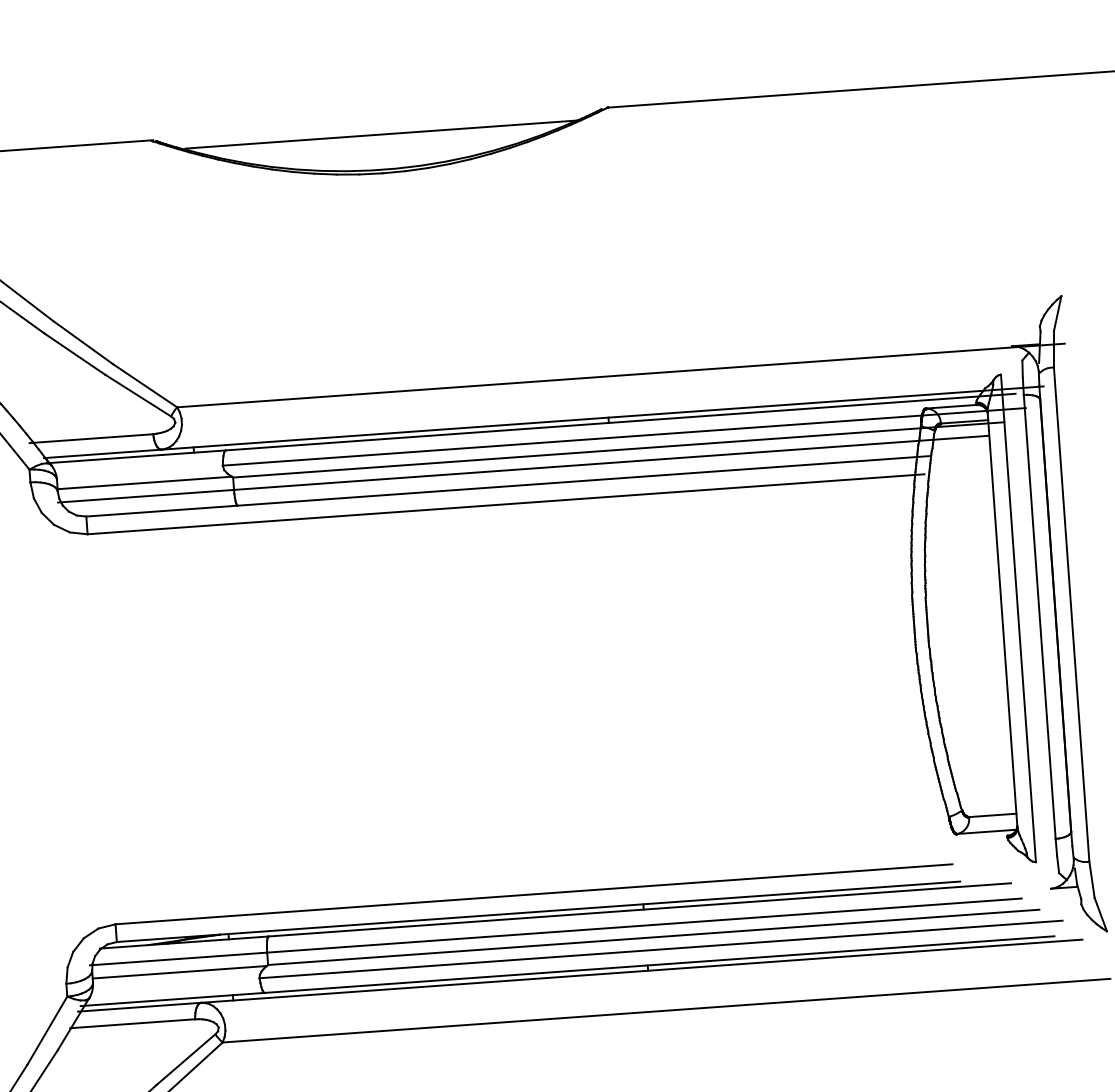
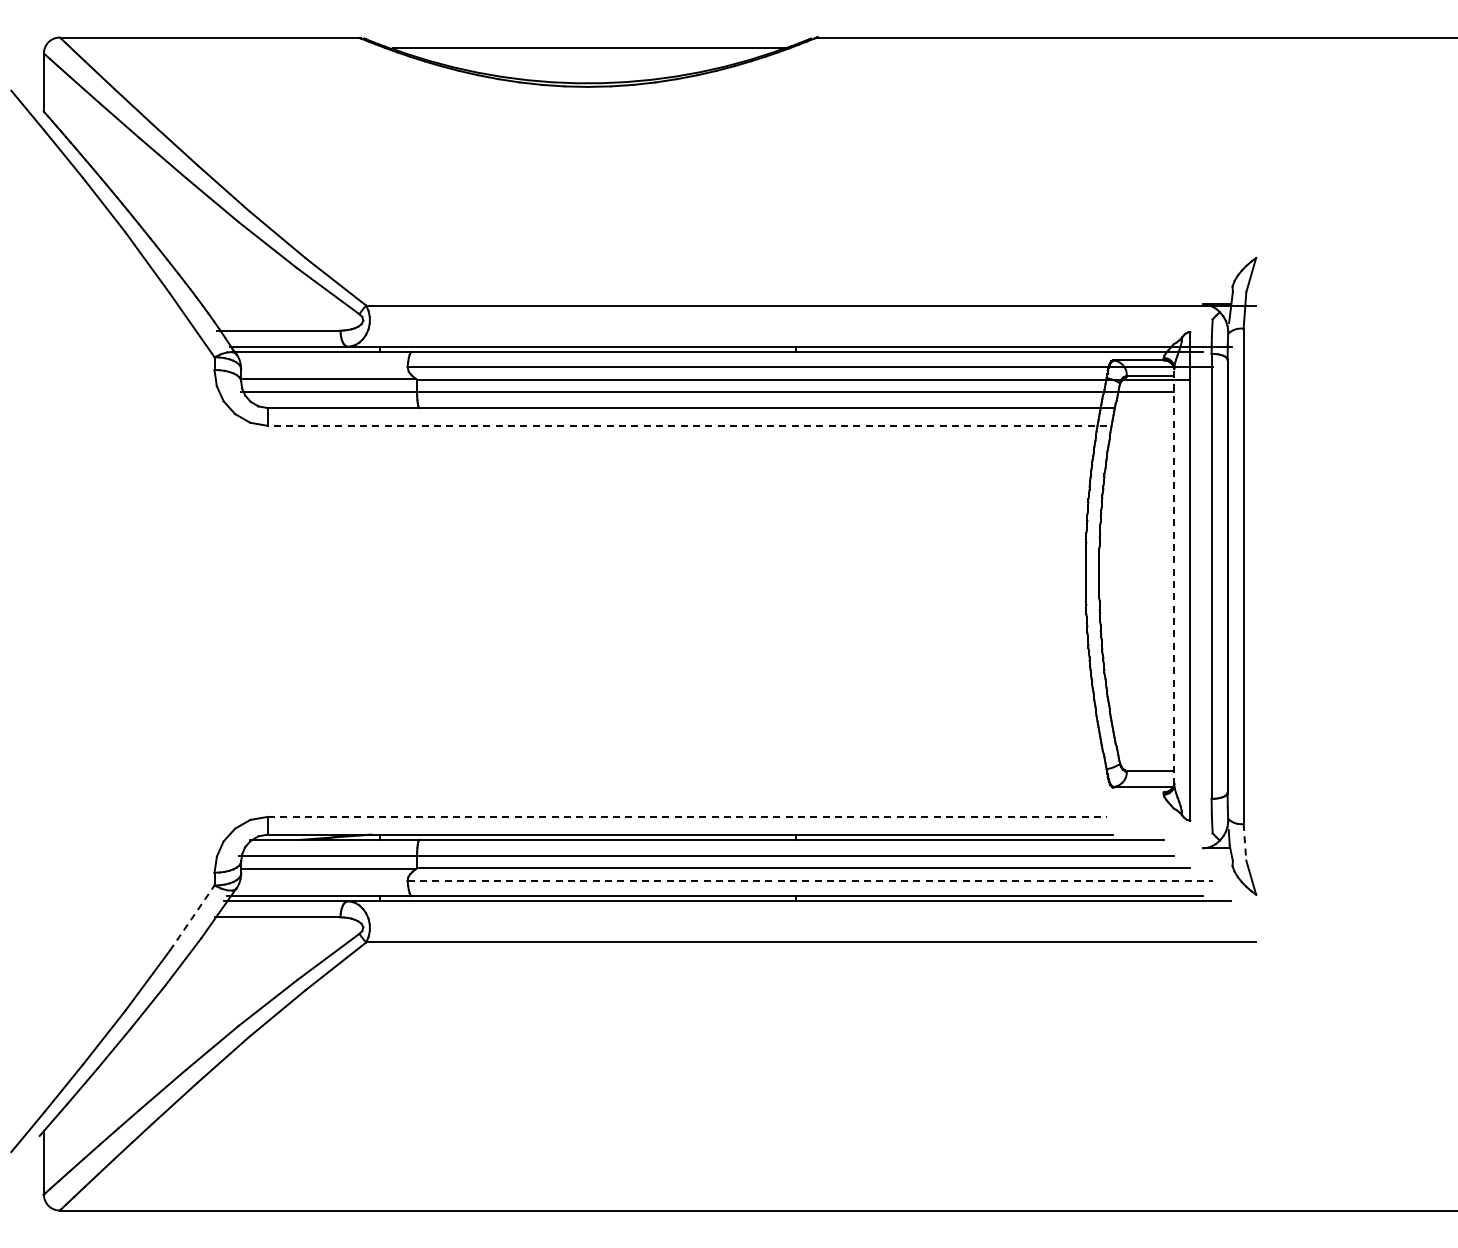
line: (505, 503) -> (686, 425), solid -> dashed
line: (1002, 618) -> (1174, 575), solid -> dashed
line: (1091, 880) -> (1244, 842), solid -> dashed
line: (534, 893) -> (687, 816), solid -> dashed
line: (661, 948) -> (810, 880), solid -> dashed
line: (47, 1030) -> (192, 917), solid -> dashed

